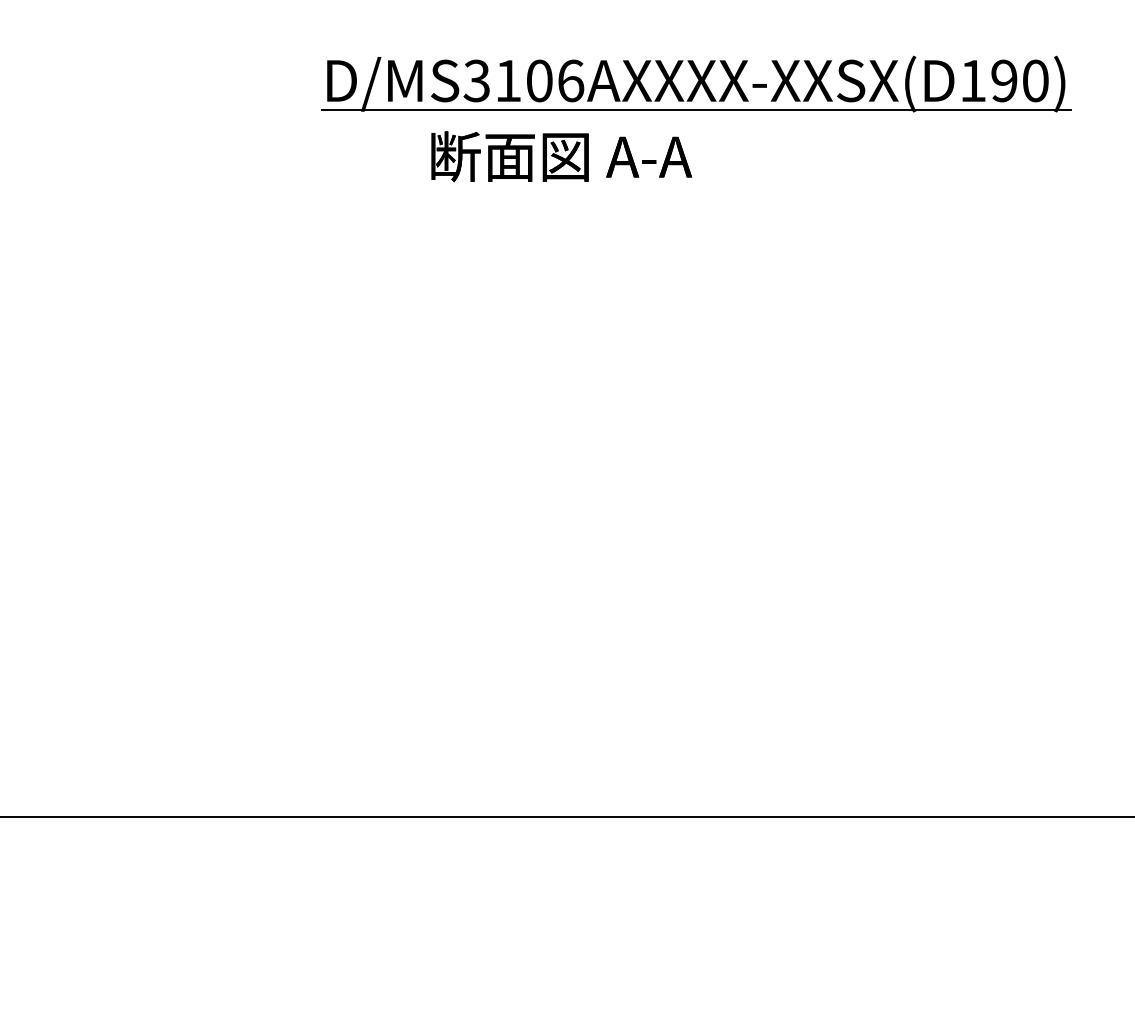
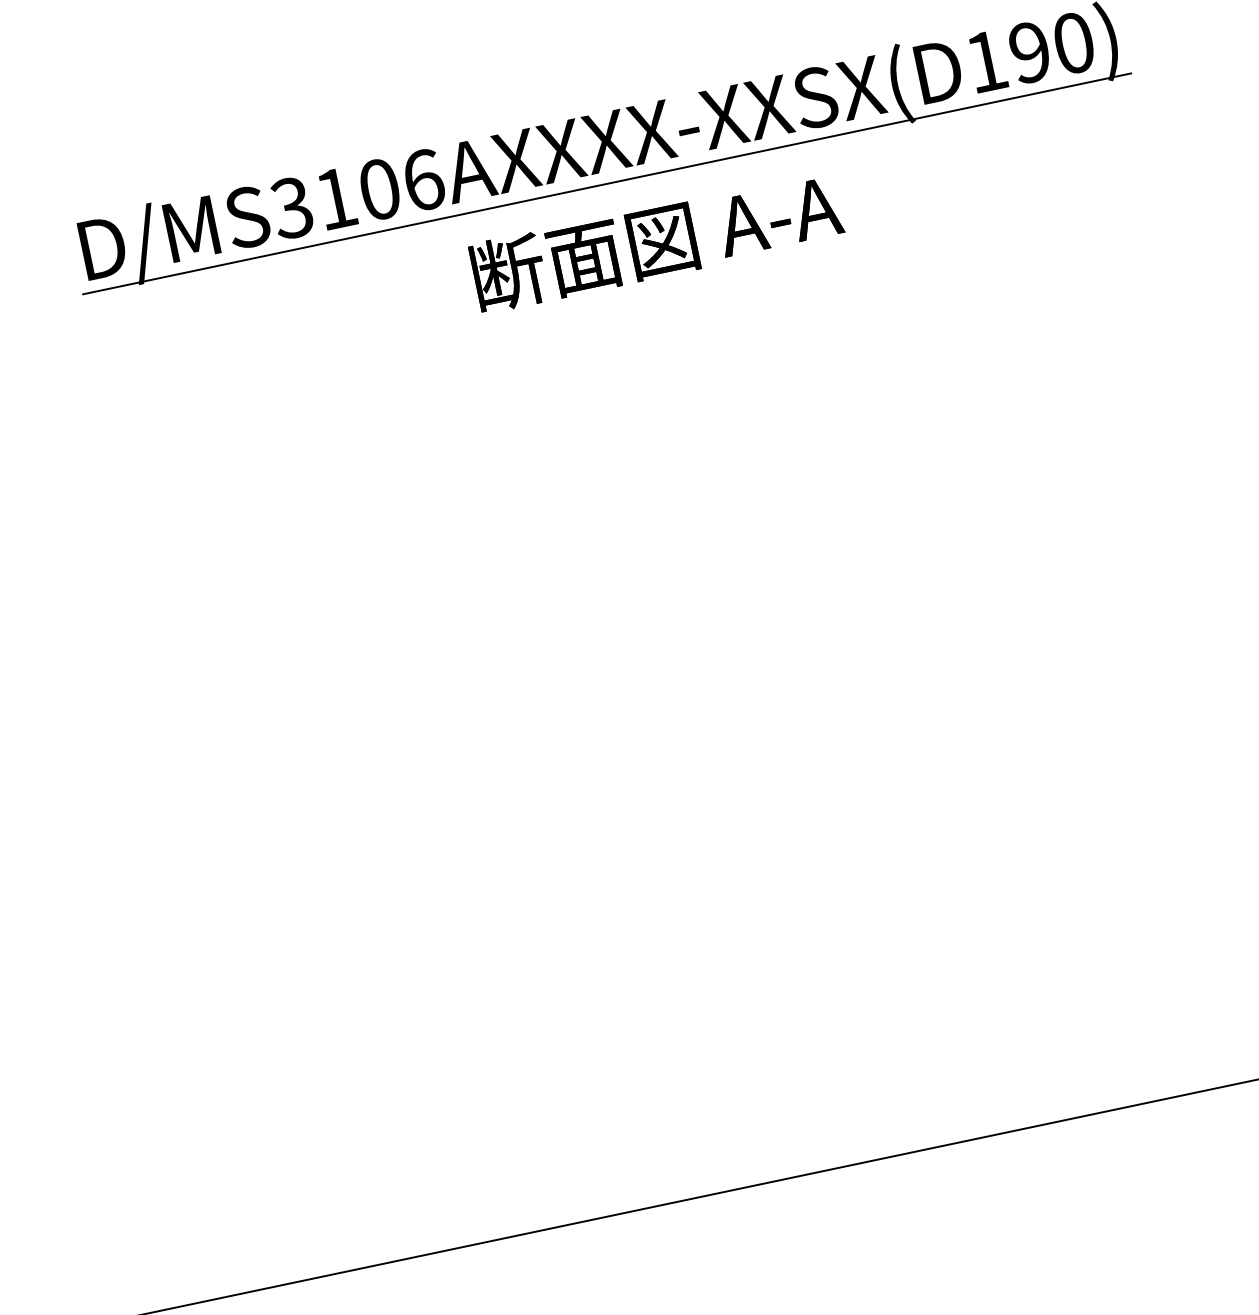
text: (561, 156) -> (656, 241), moved

